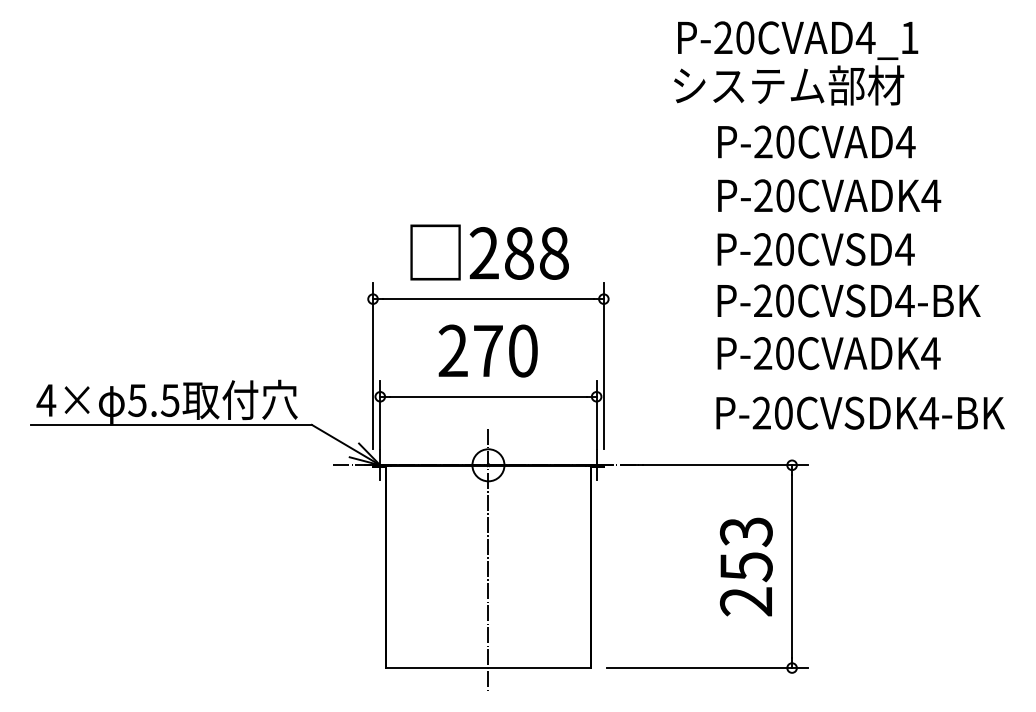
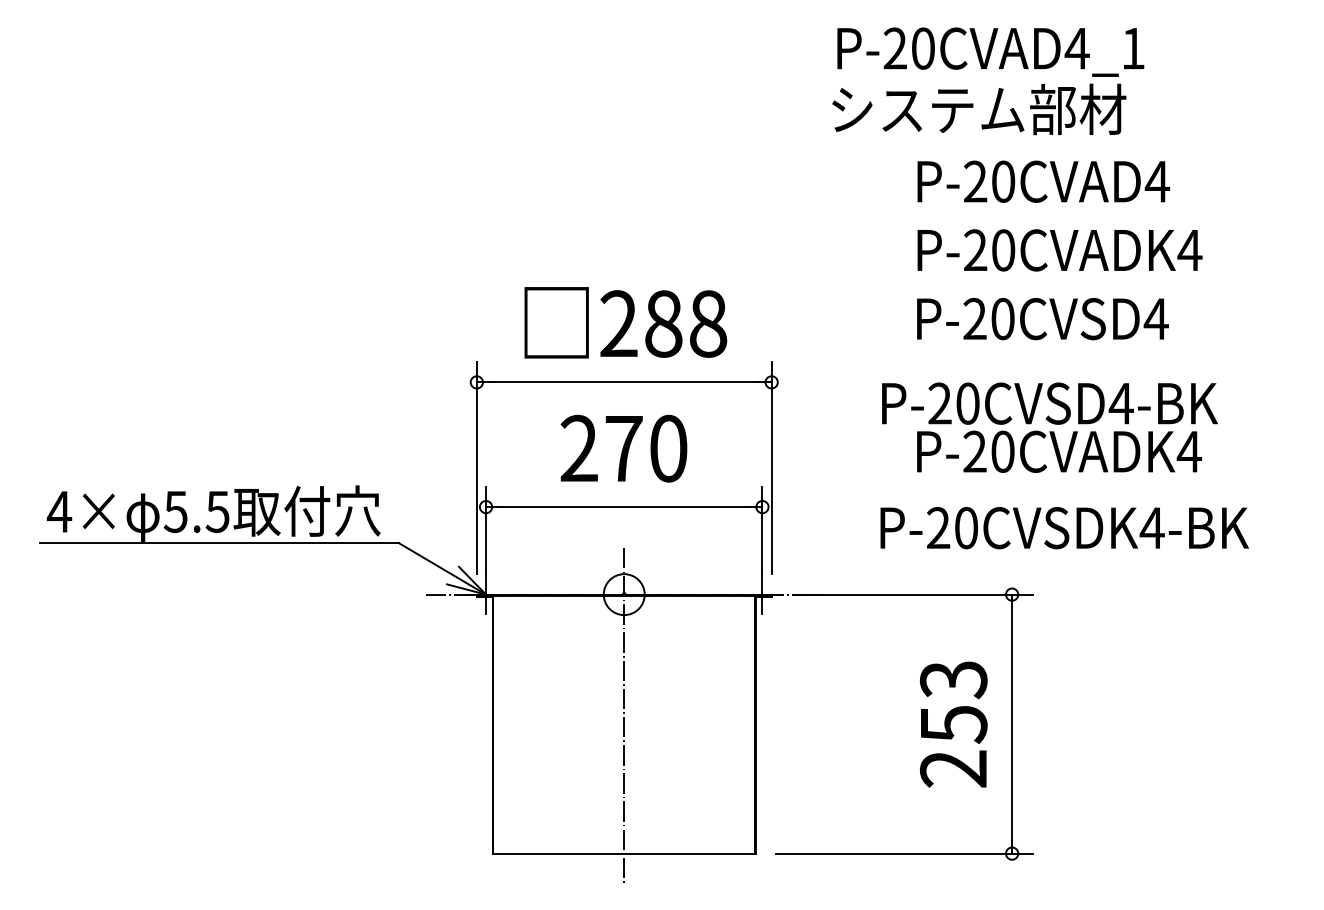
text: (796, 63) -> (988, 81), moved
text: (848, 300) -> (1049, 403), moved
text: (860, 413) -> (1064, 528), moved

